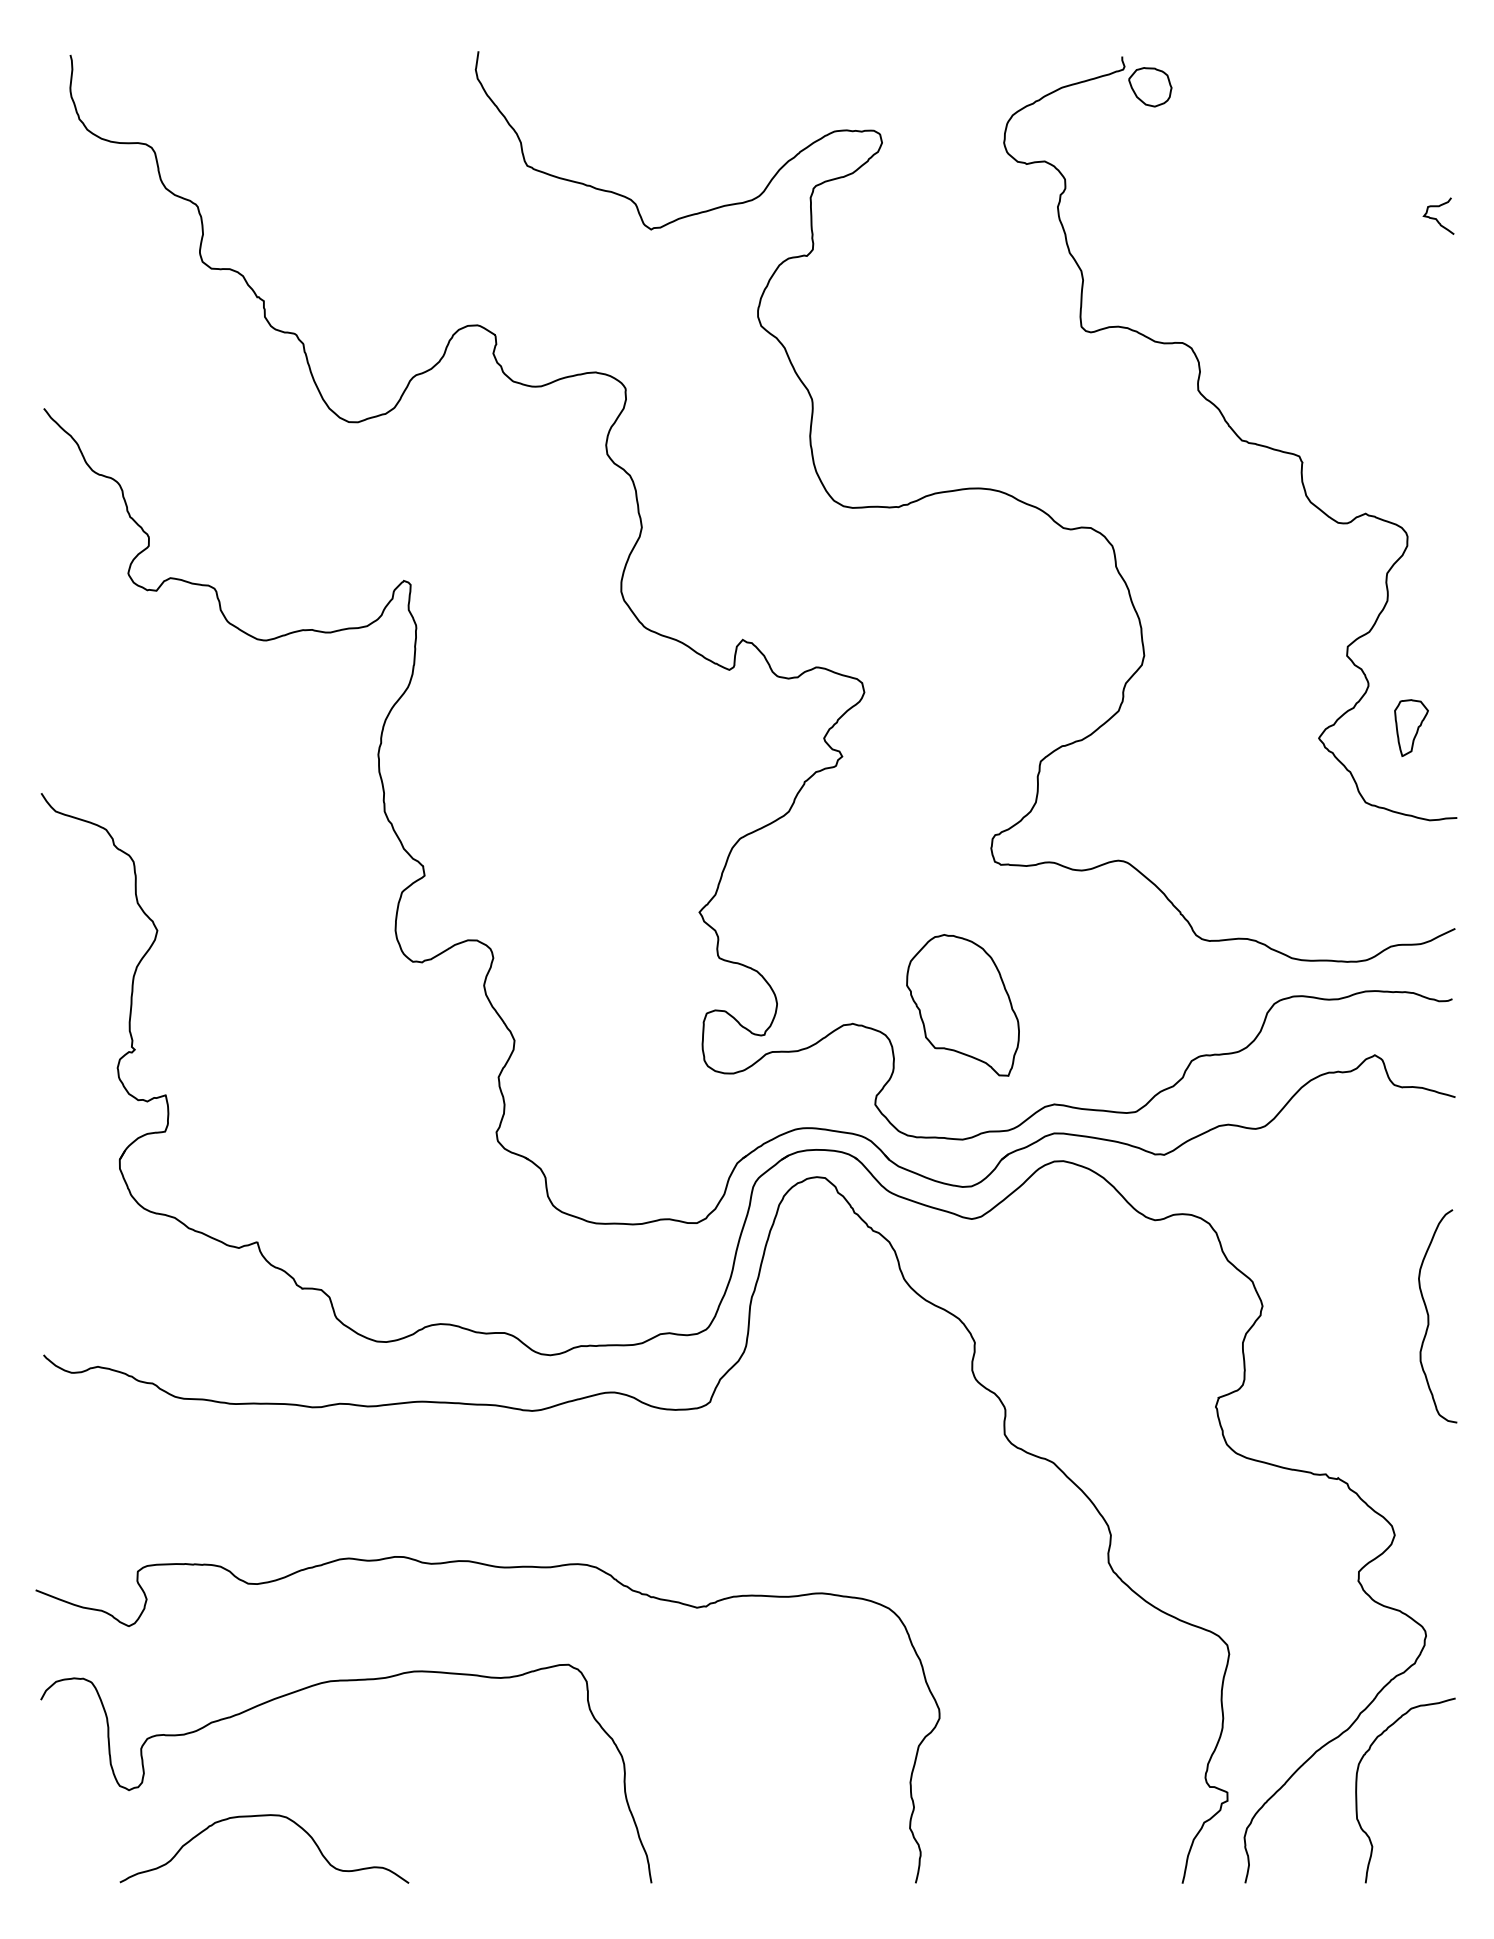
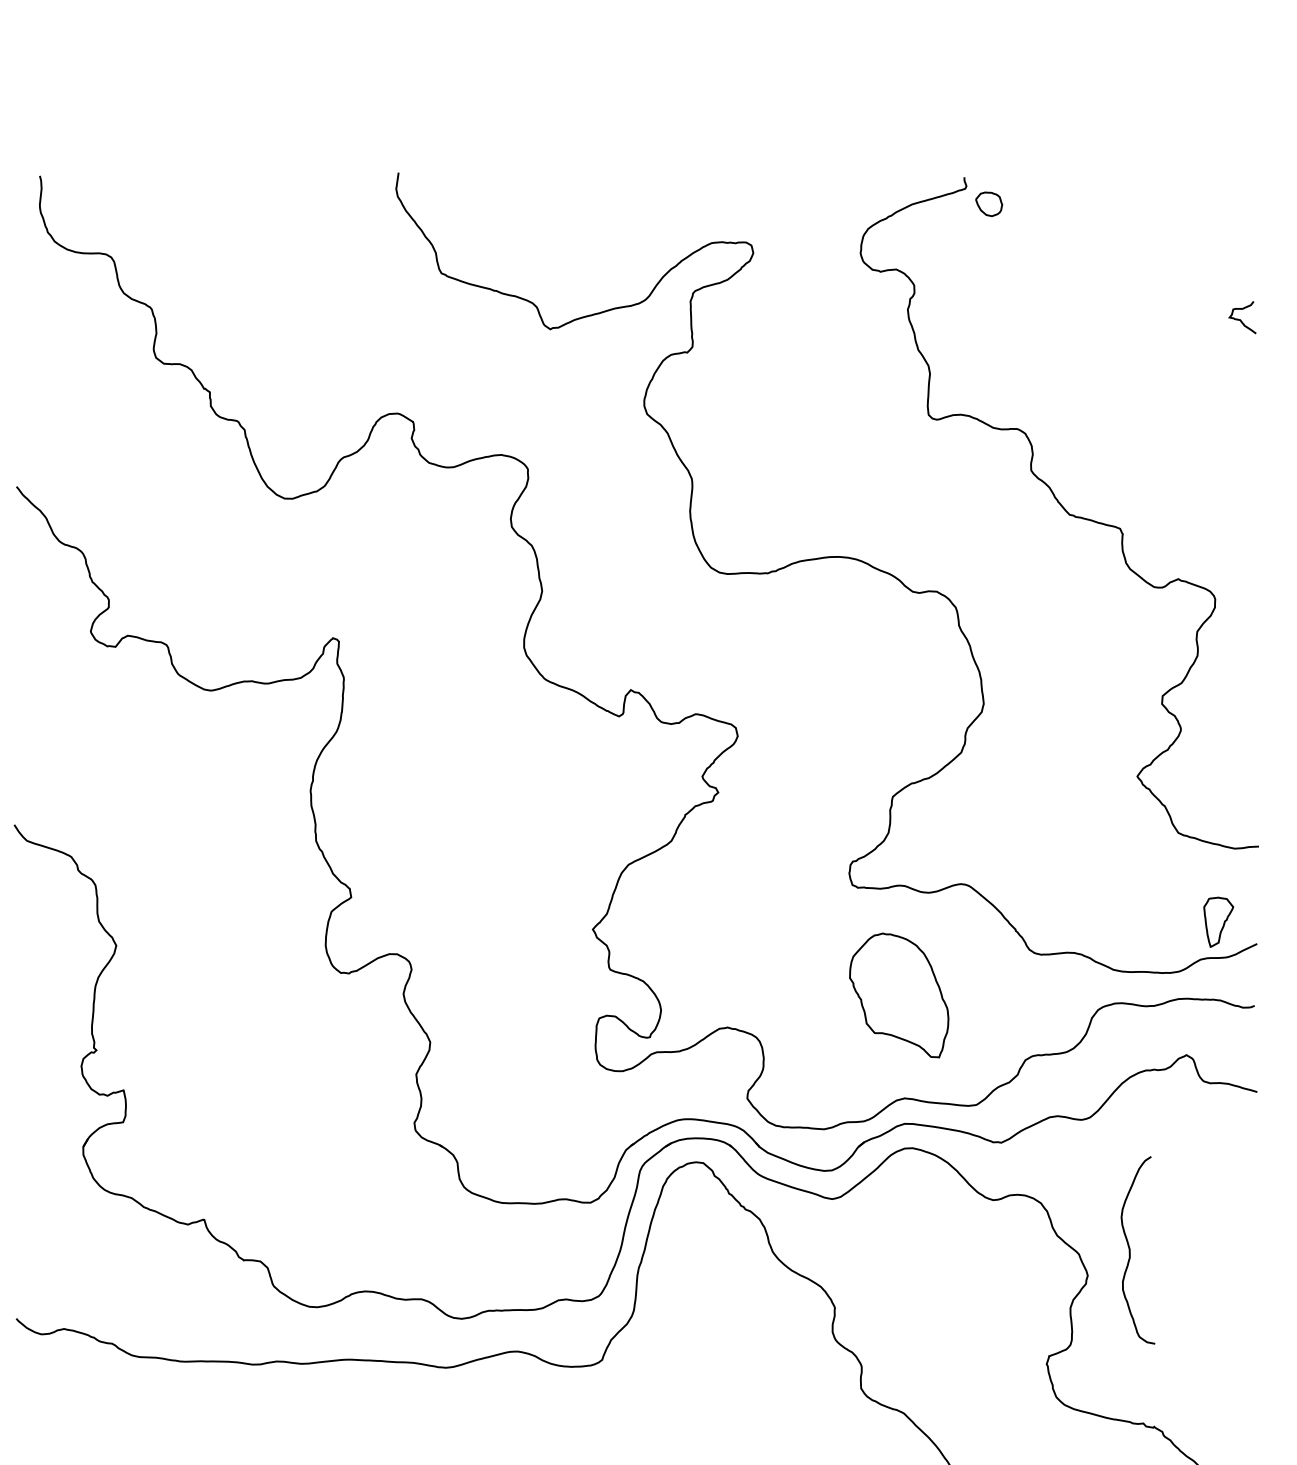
part: (1150, 87) -> (989, 204), size x0.7
part: (1411, 727) -> (1218, 921), moved
part: (962, 1005) -> (898, 995), moved
curve: (1429, 1316) -> (1130, 1250), moved

